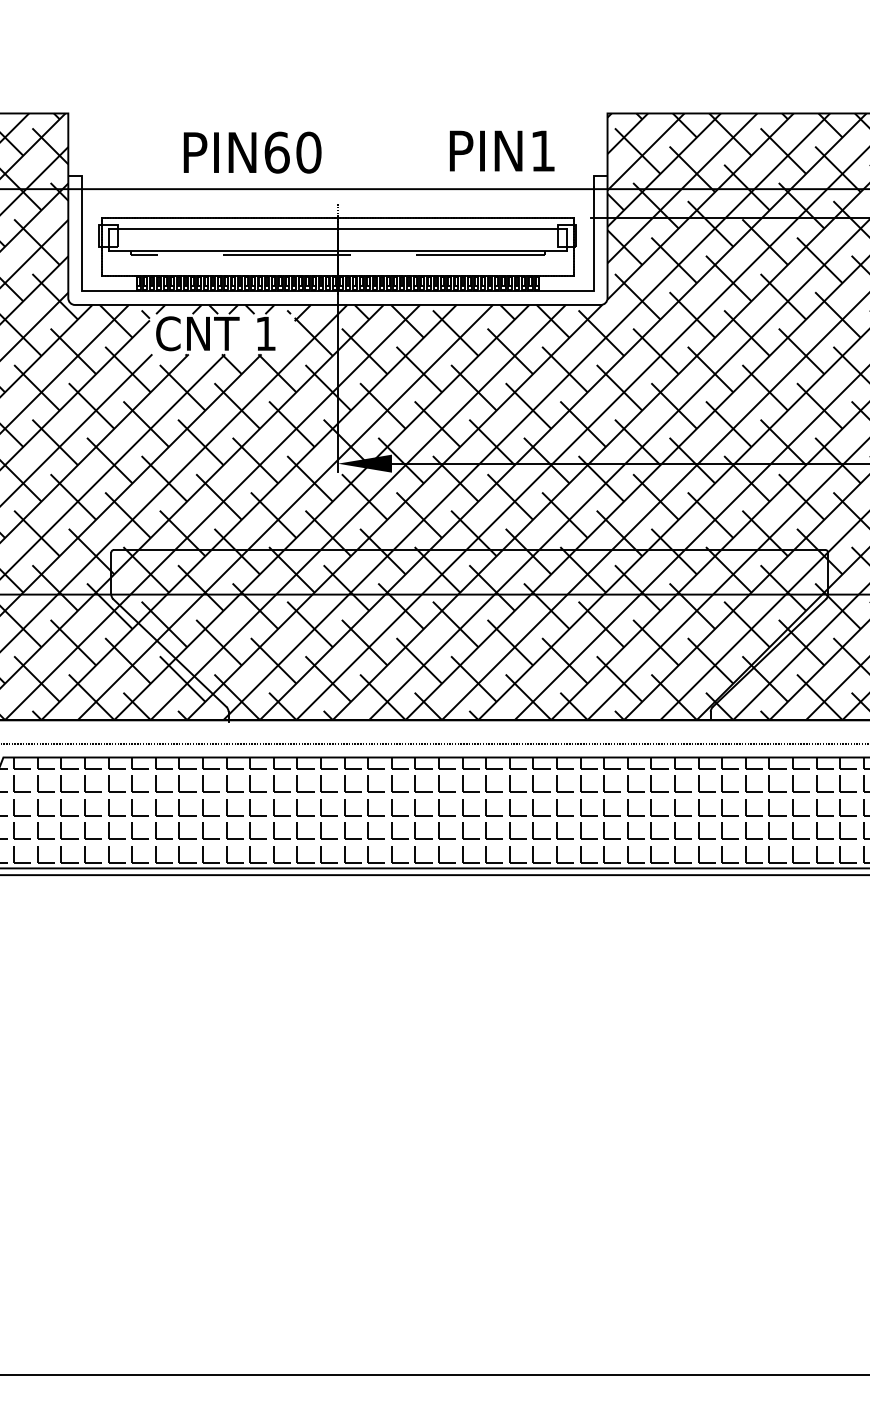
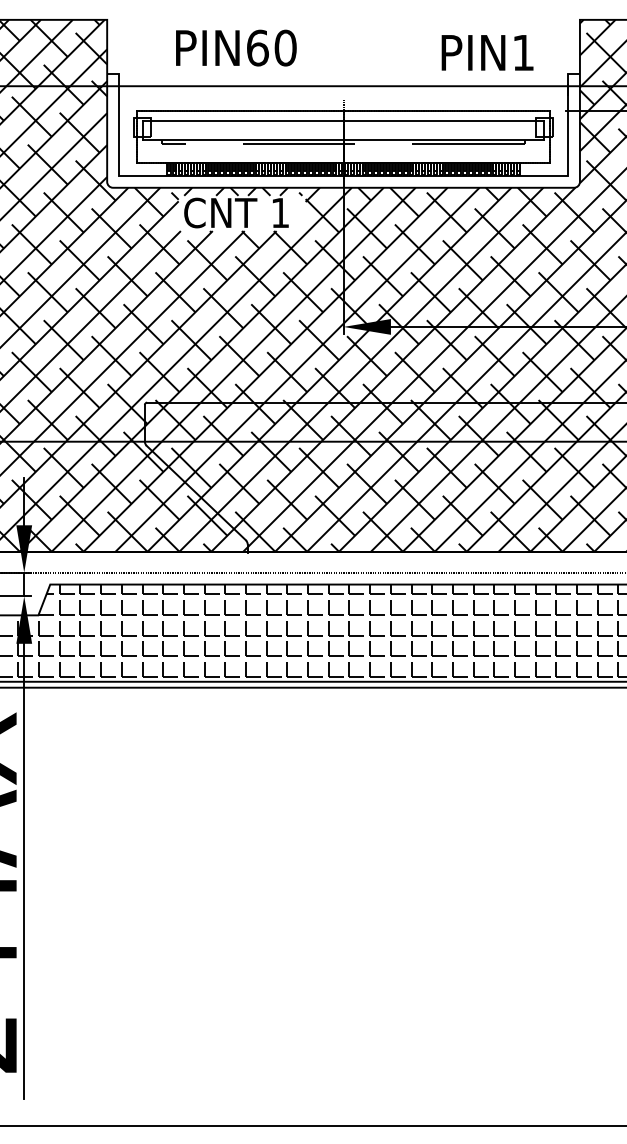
text: (252, 152) -> (236, 47), moved

